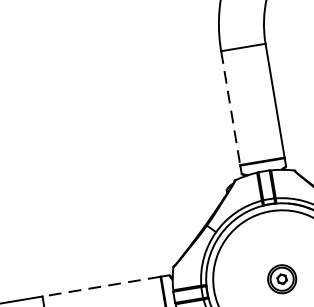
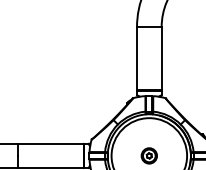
line: (231, 107) -> (137, 58), dashed -> solid
line: (102, 286) -> (51, 143), dashed -> solid

